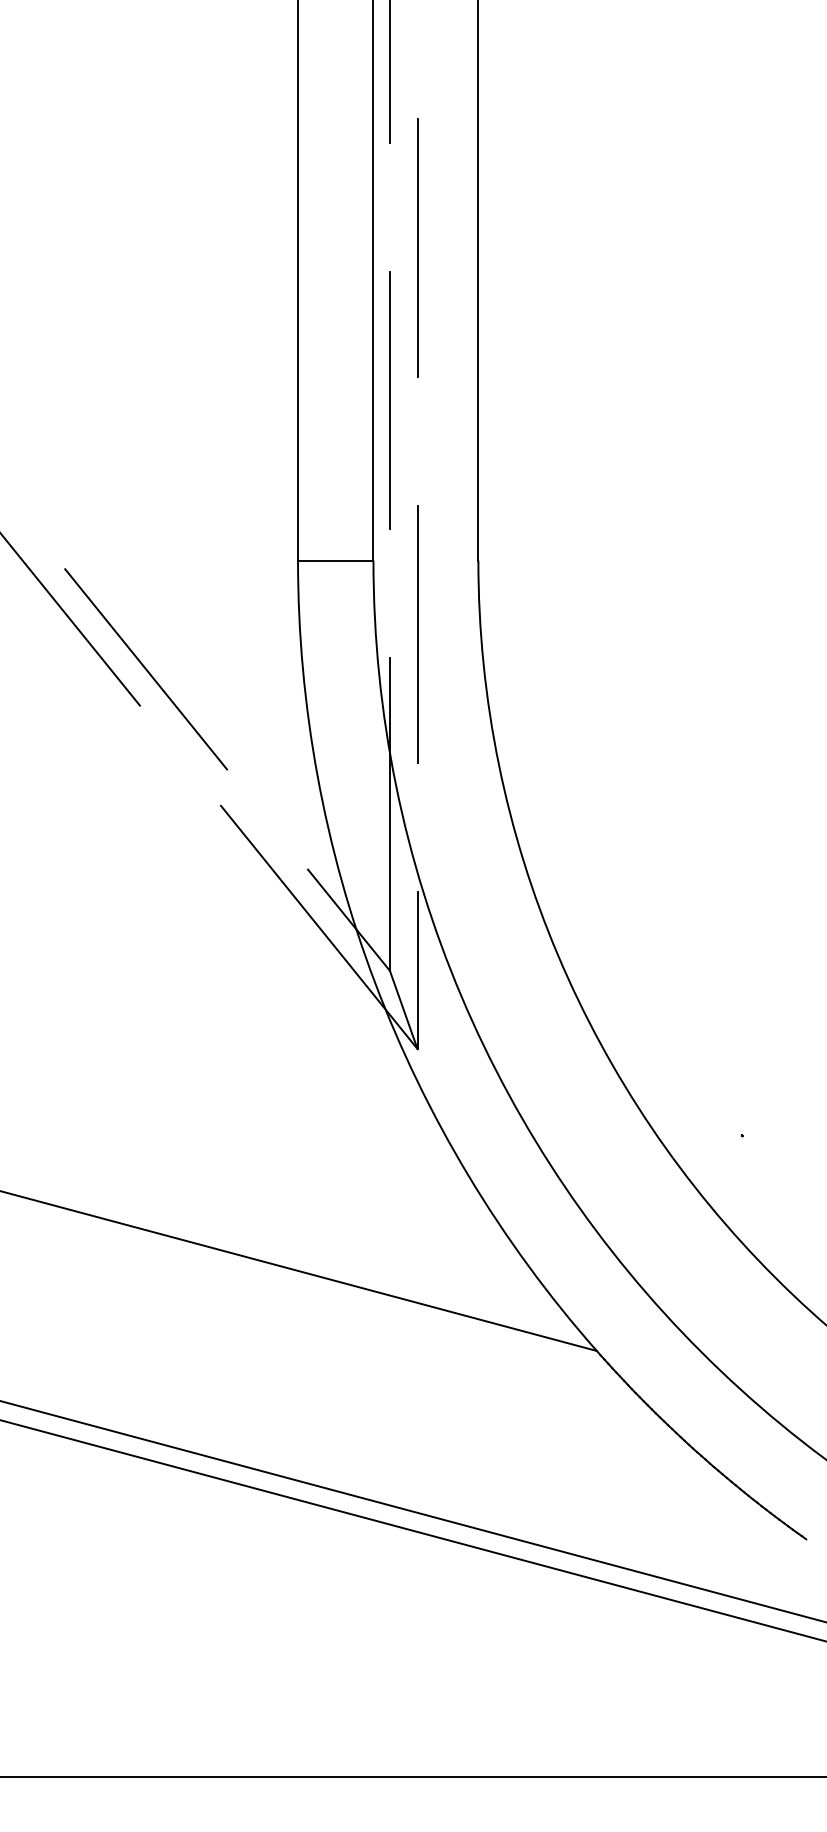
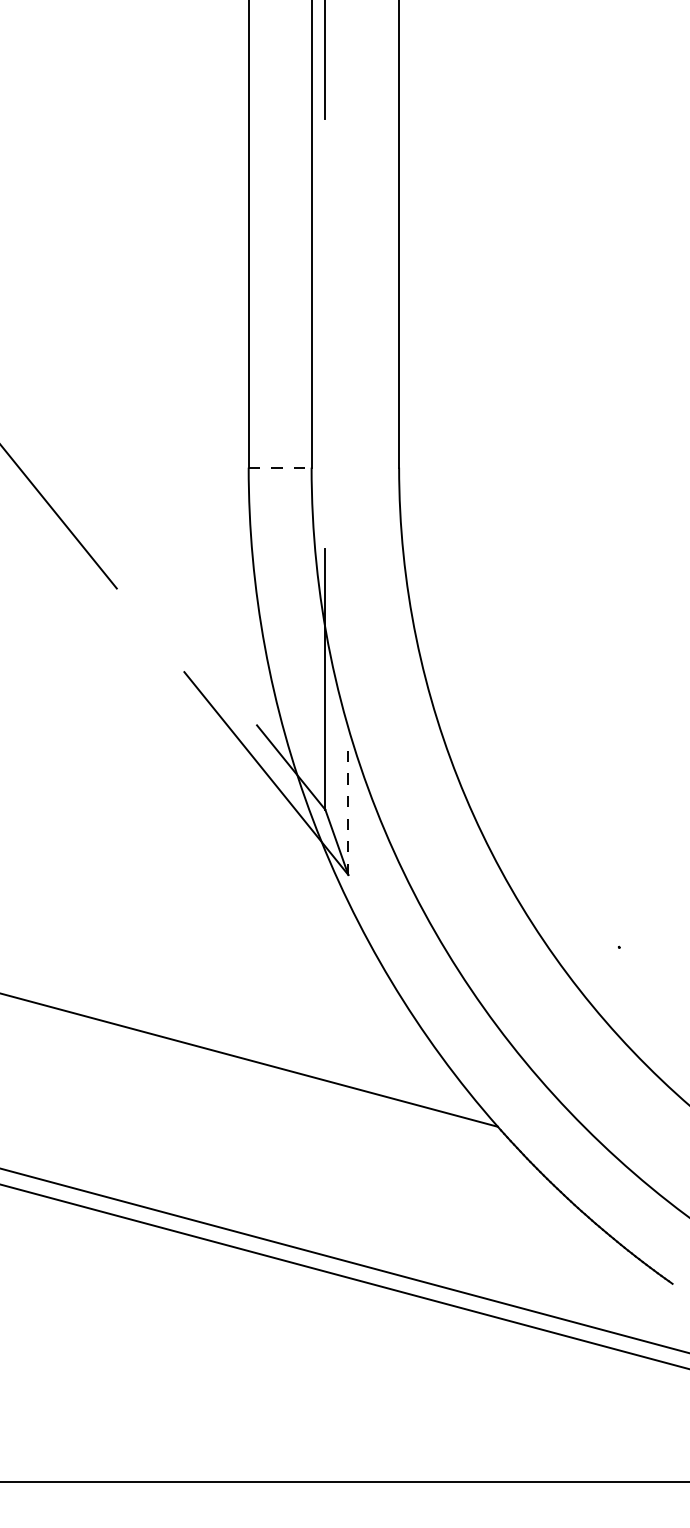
line: (416, 247) -> (347, 206), removed
line: (390, 399) -> (325, 333), removed
line: (336, 560) -> (280, 467), solid -> dashed
line: (417, 633) -> (348, 528), removed
line: (145, 668) -> (121, 557), removed
line: (417, 970) -> (348, 809), solid -> dashed

